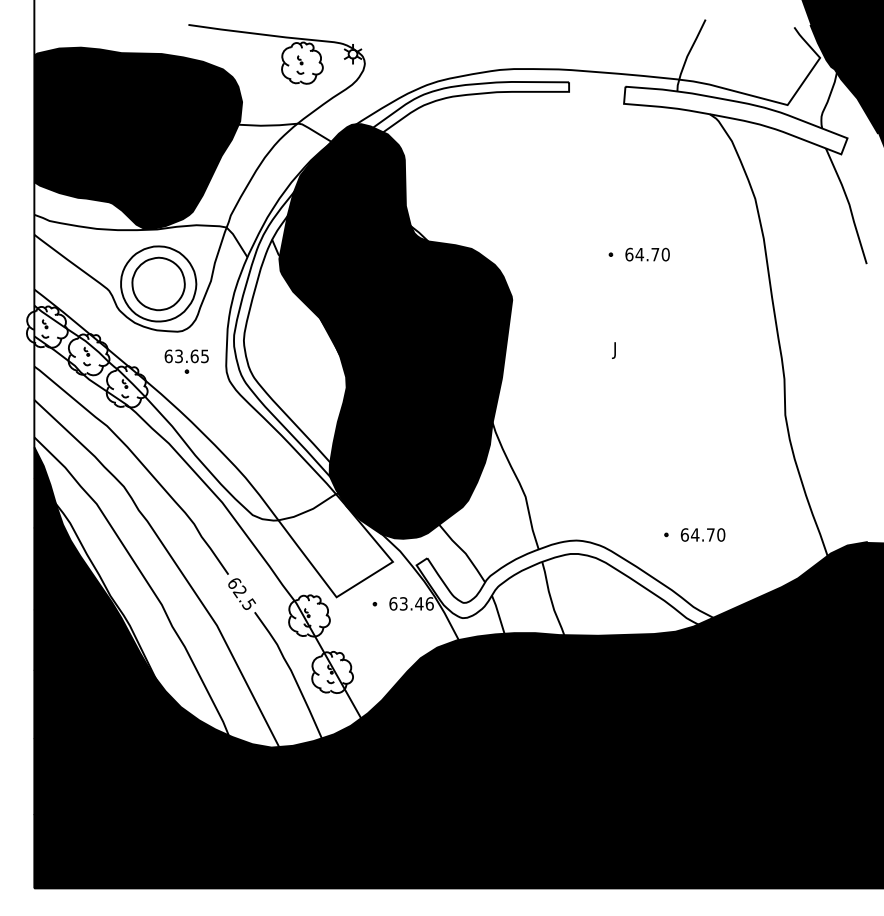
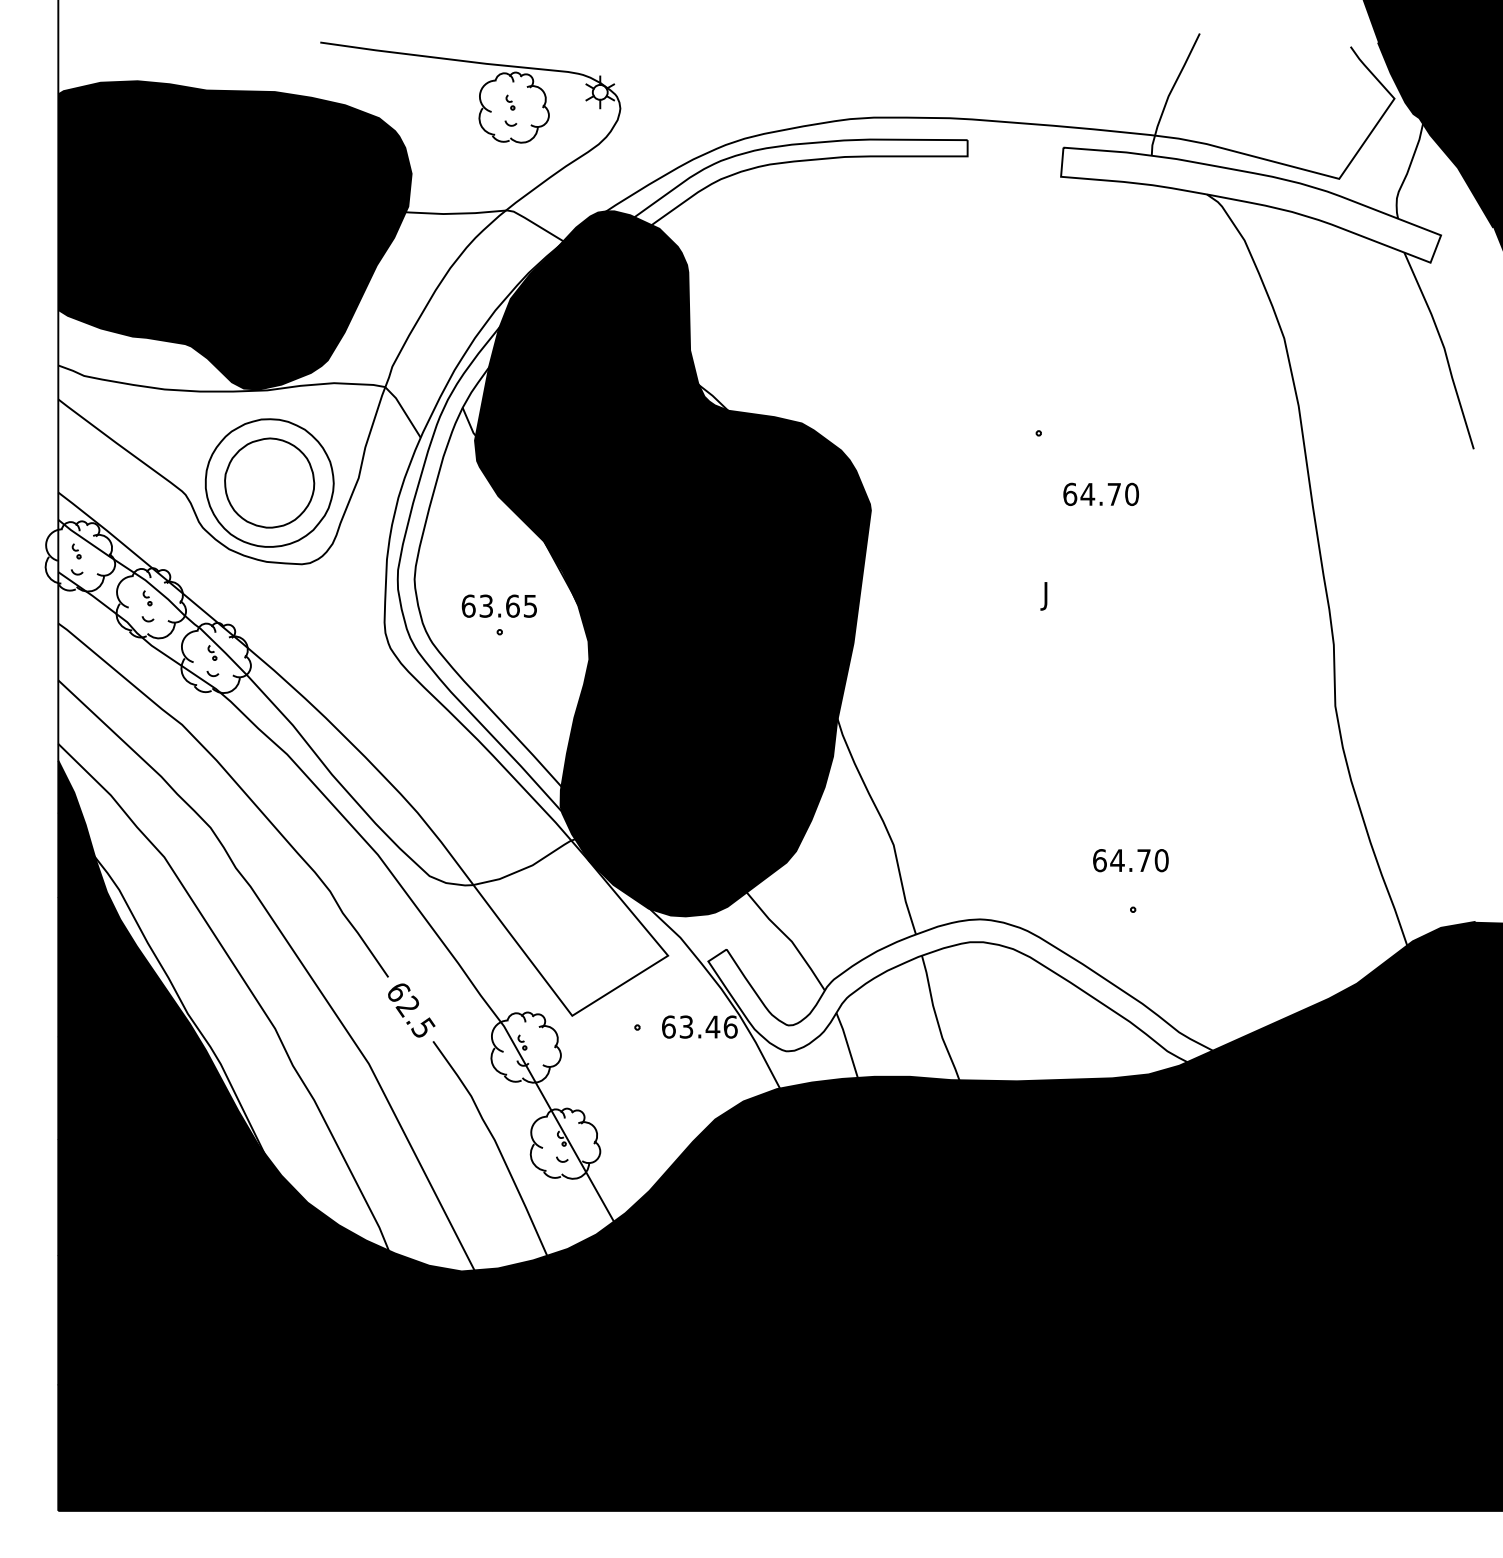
text: (647, 254) -> (1100, 494), moved
part: (186, 361) -> (498, 614), moved
text: (702, 534) -> (1129, 859), moved

